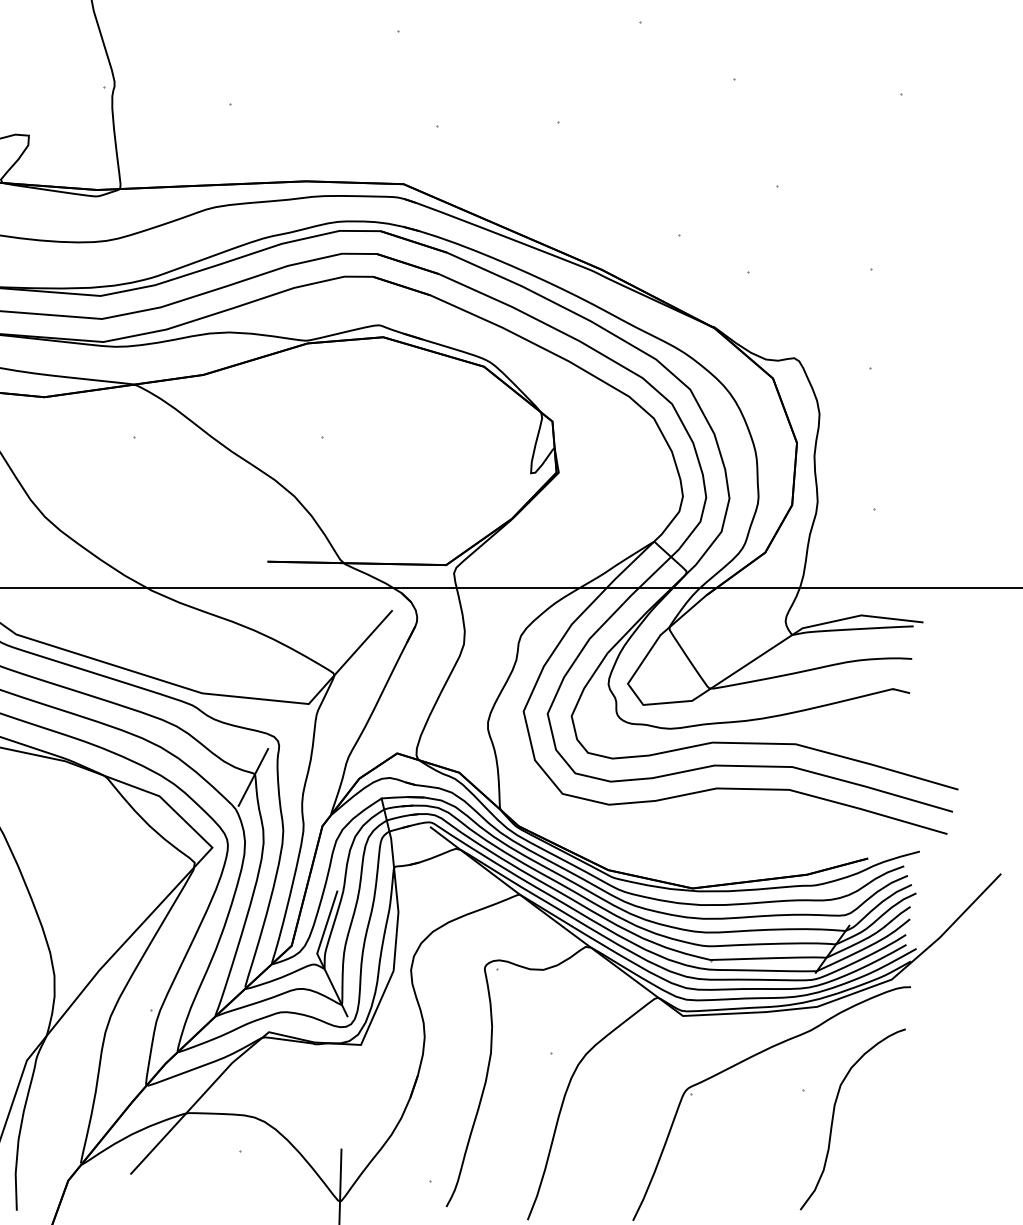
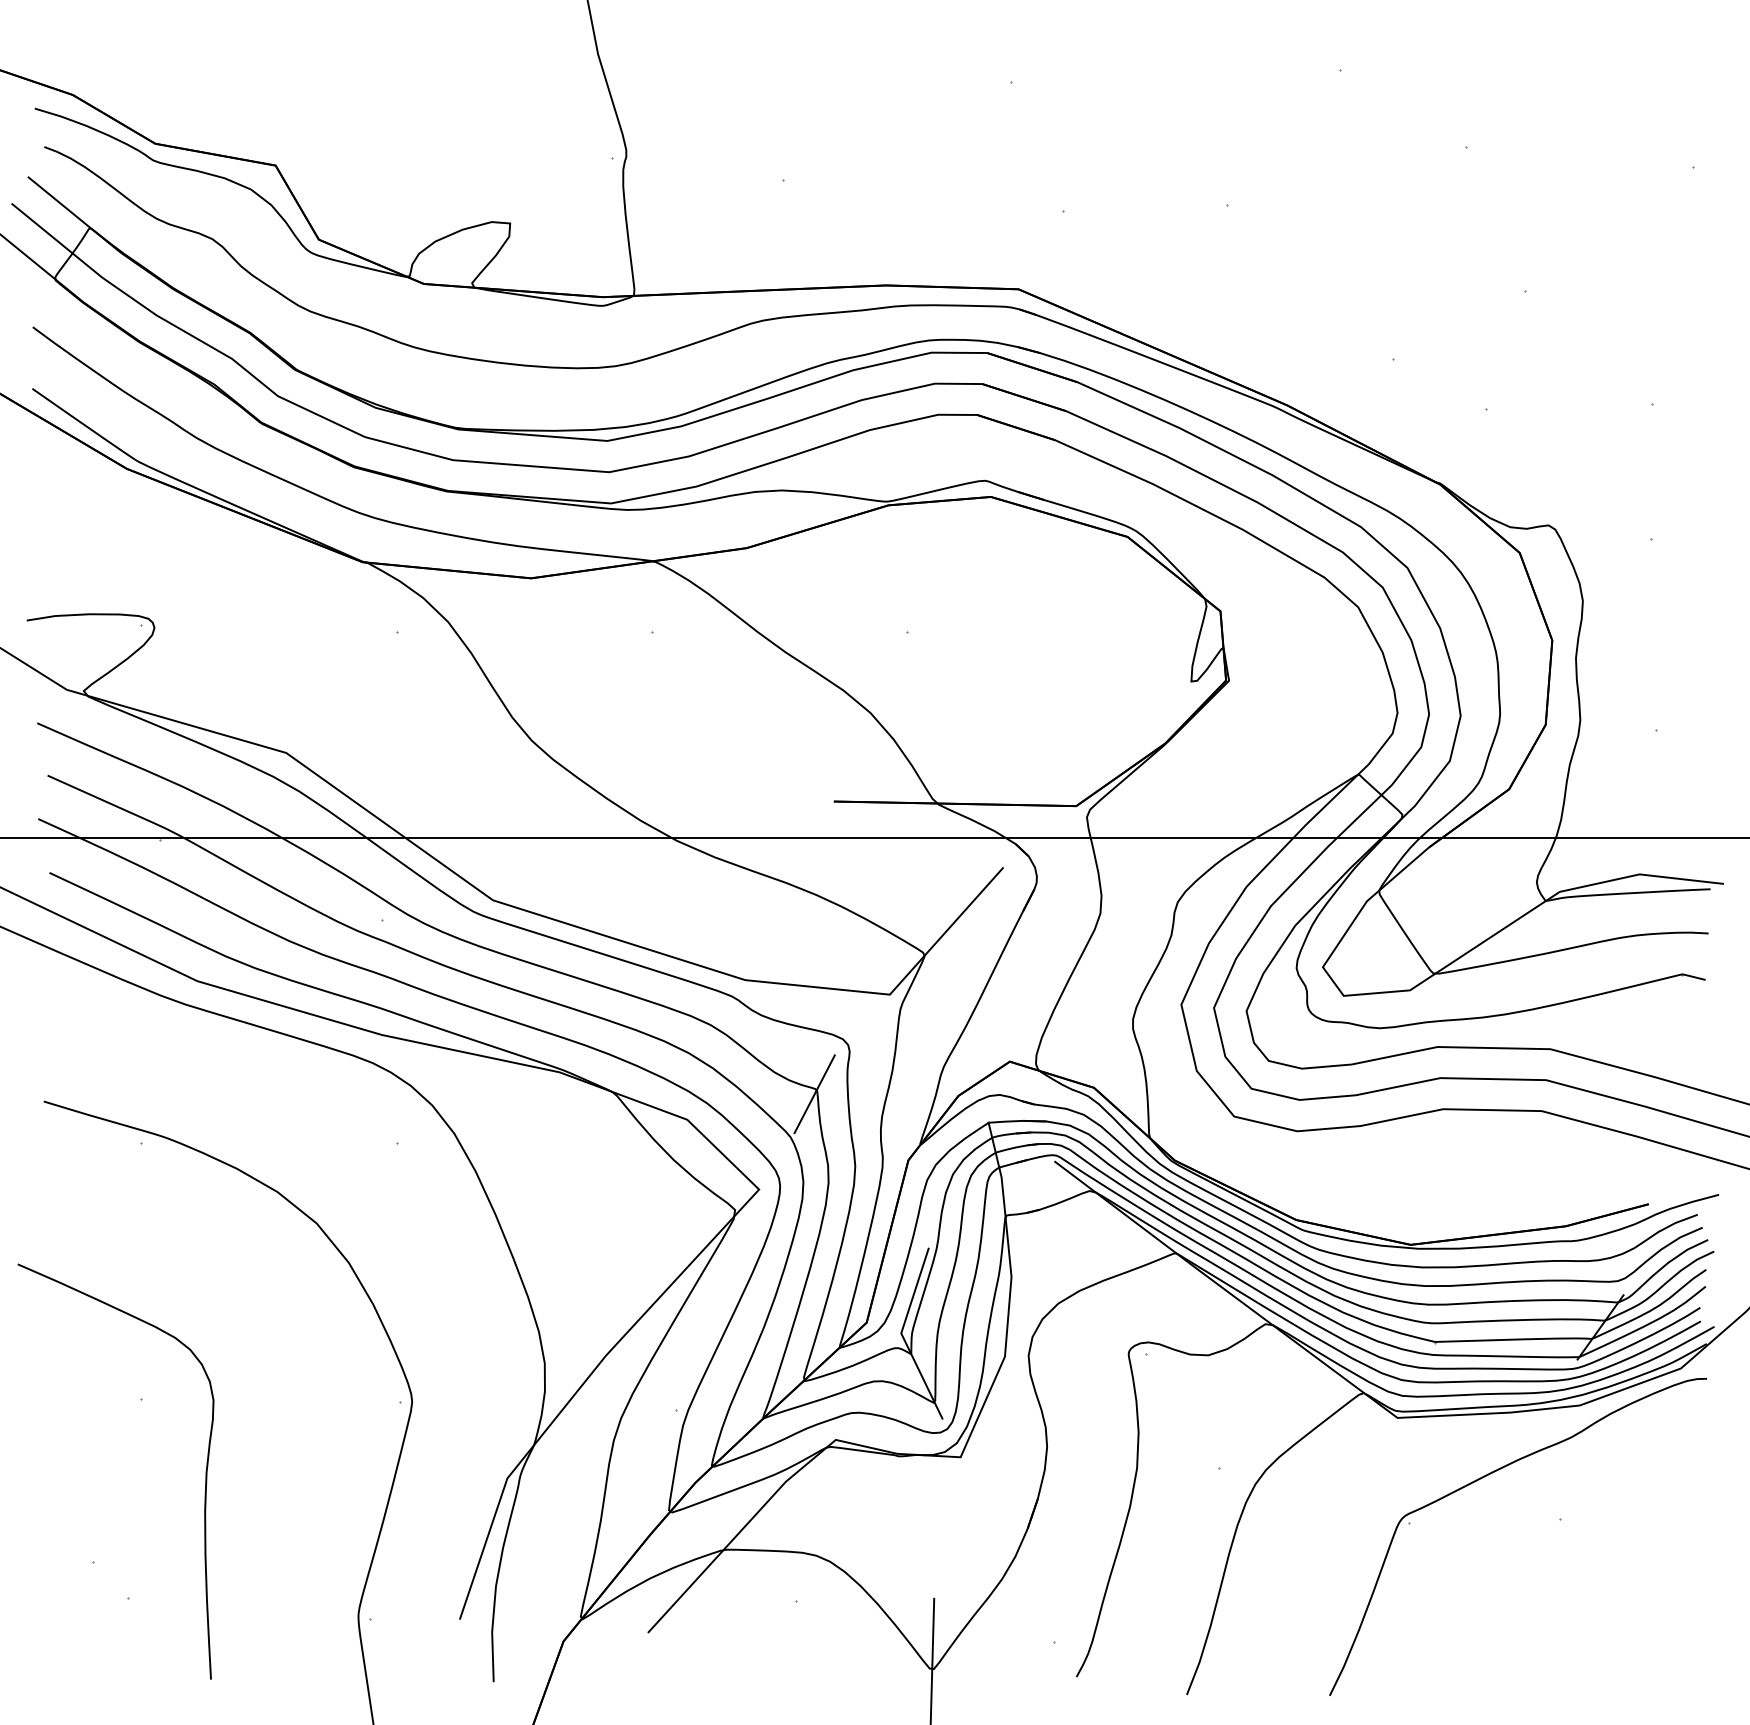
curve: (834, 1115) -> (1602, 1553), removed

